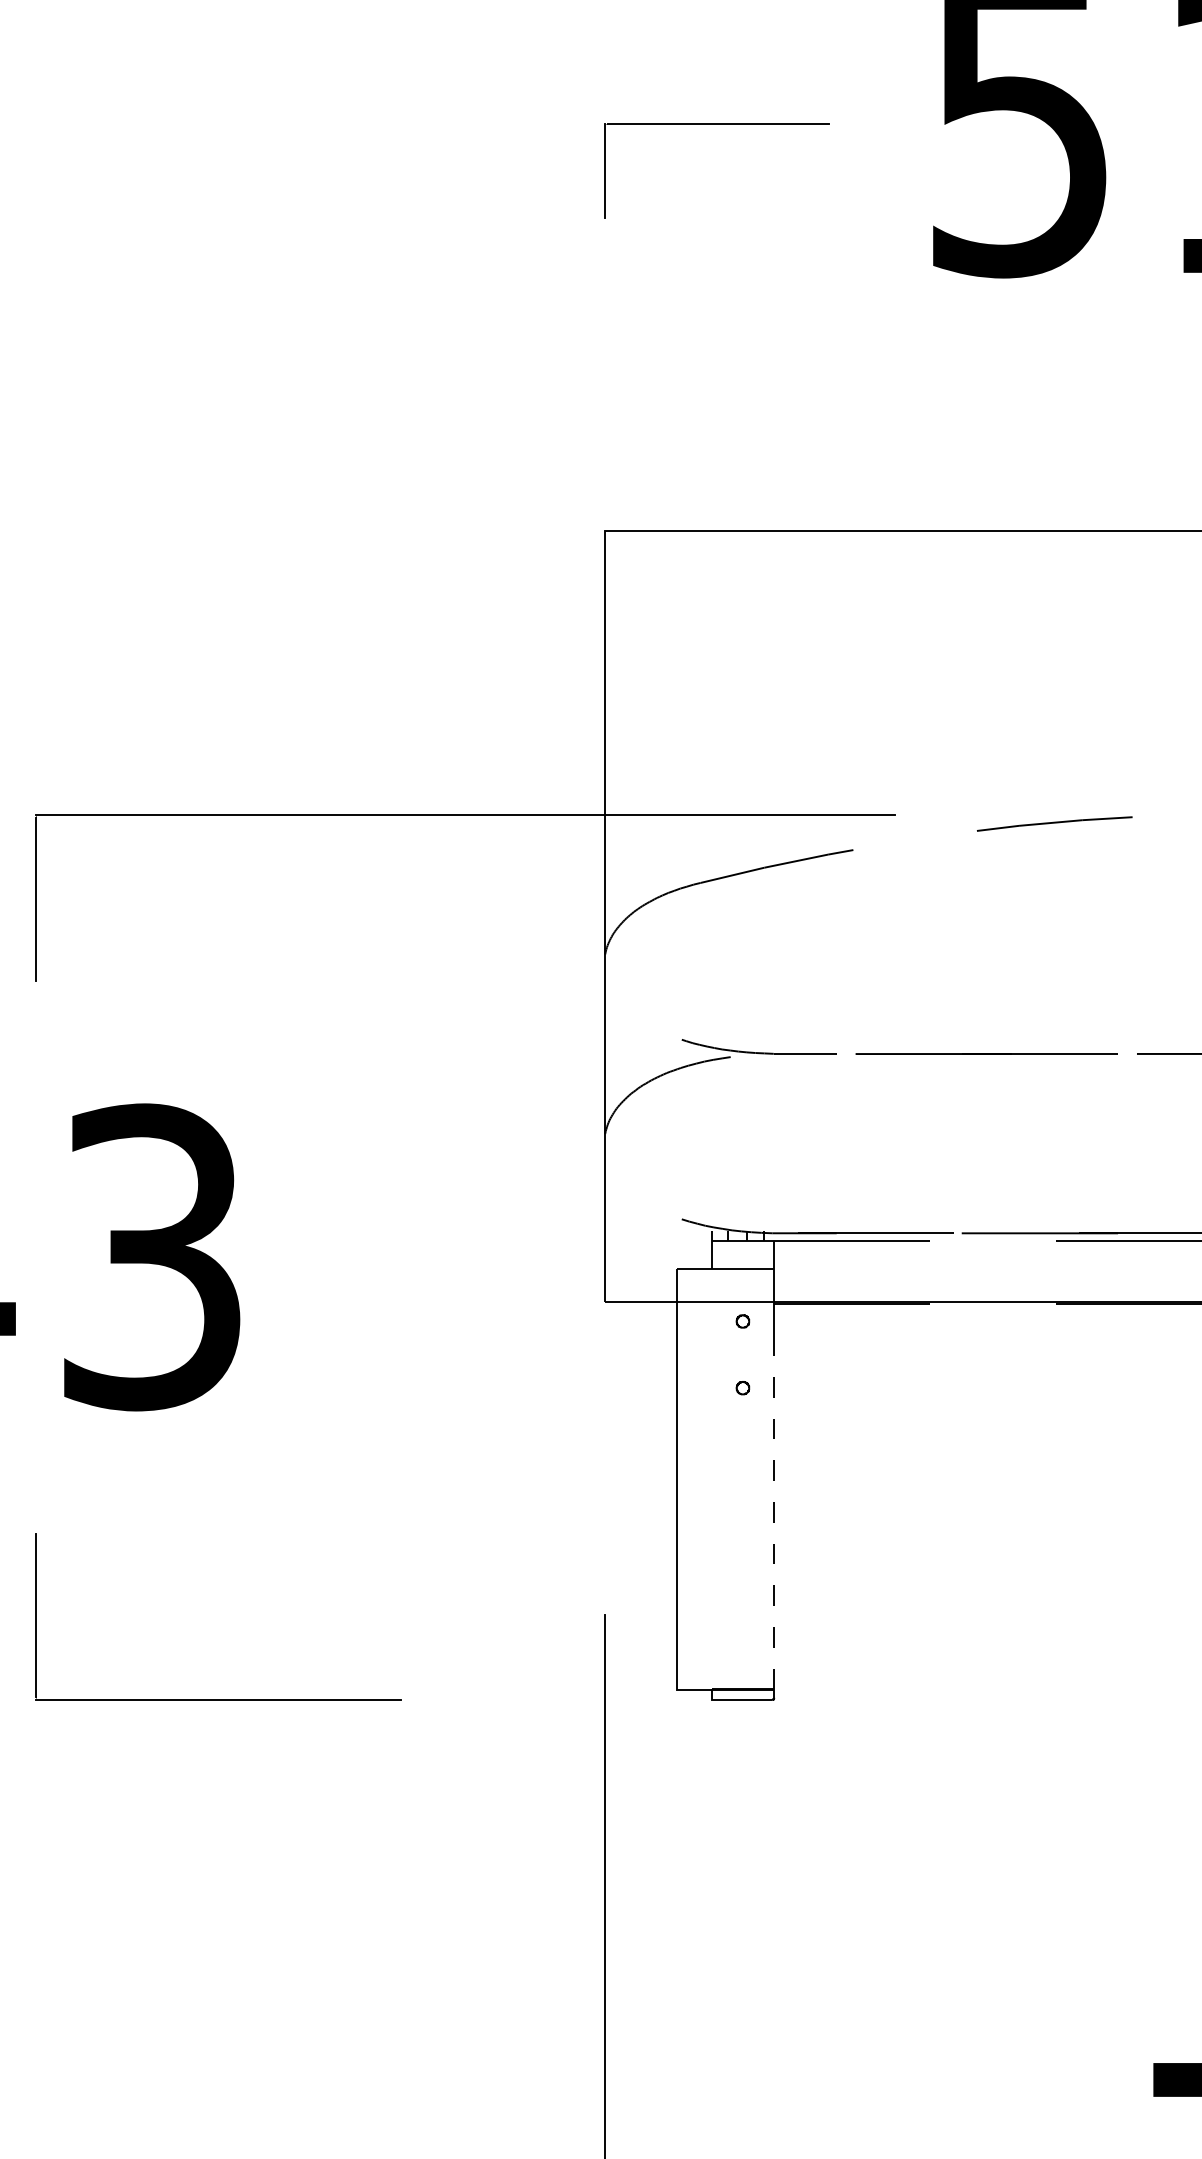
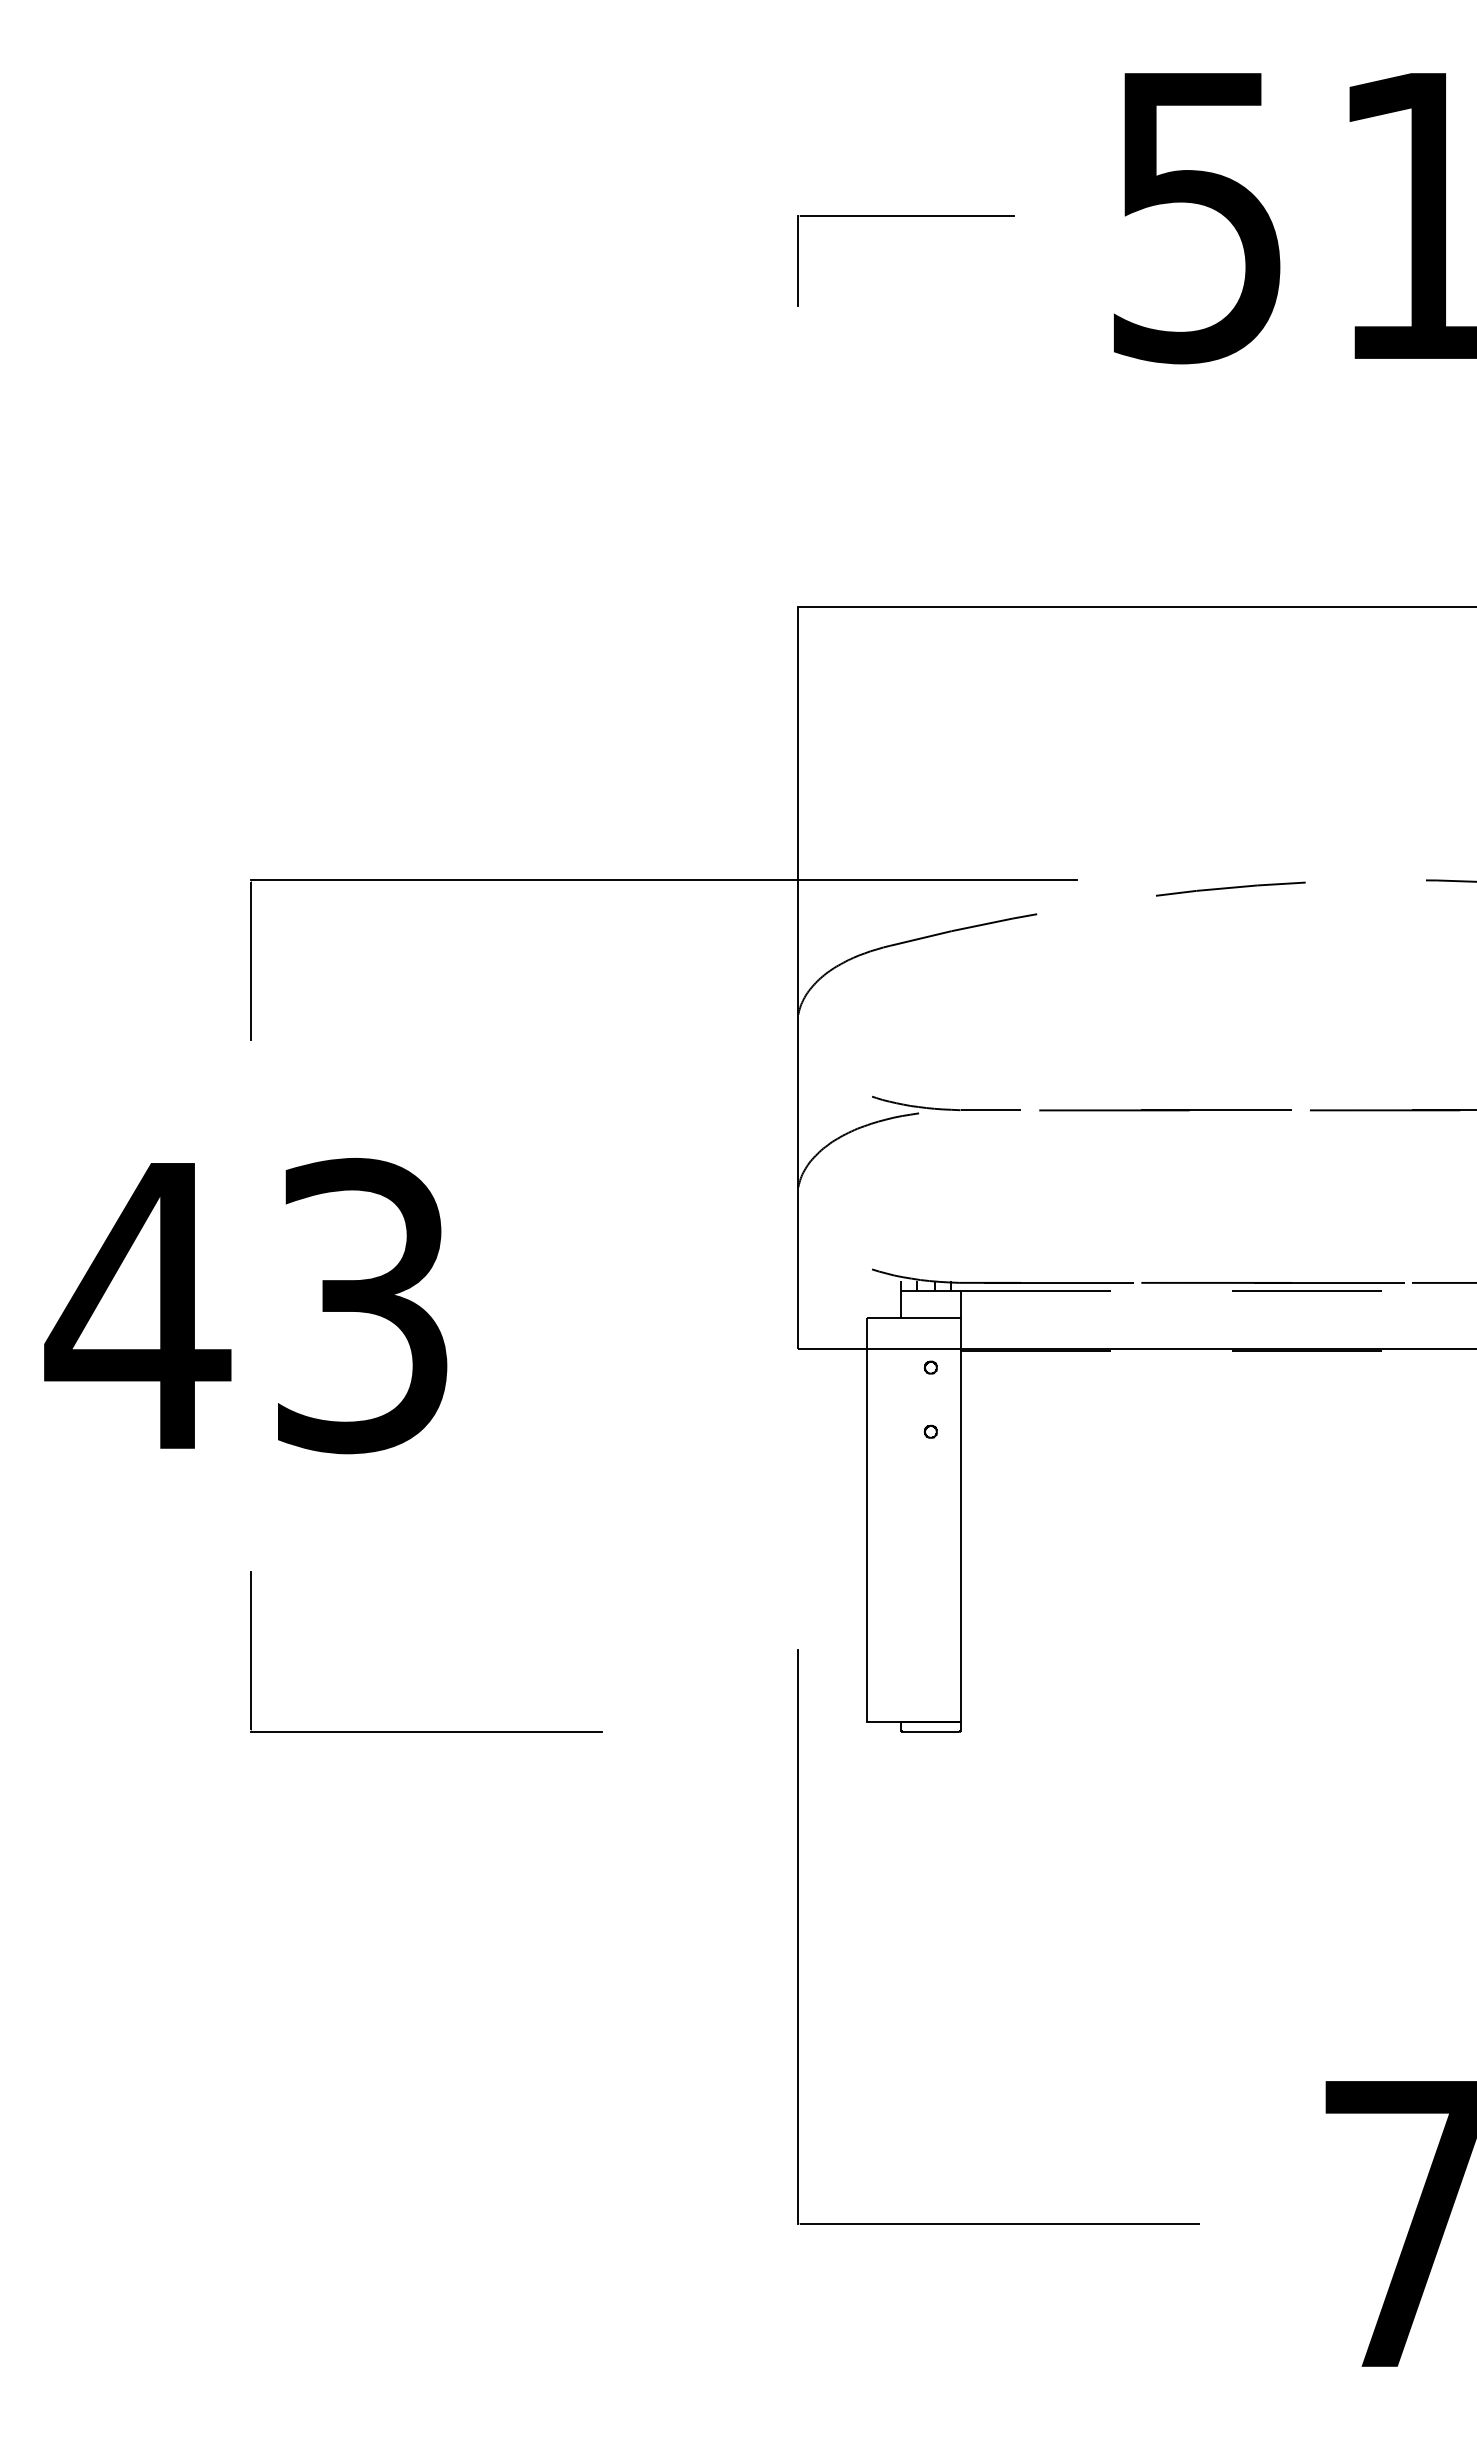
line: (773, 1516) -> (960, 1555), dashed -> solid

